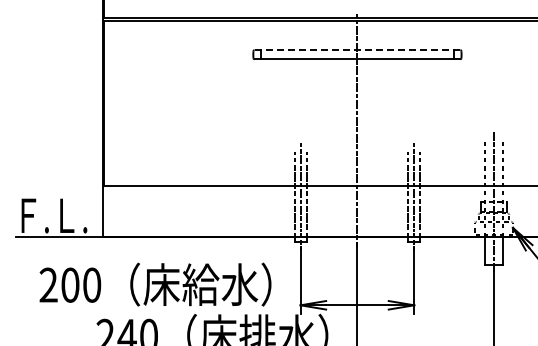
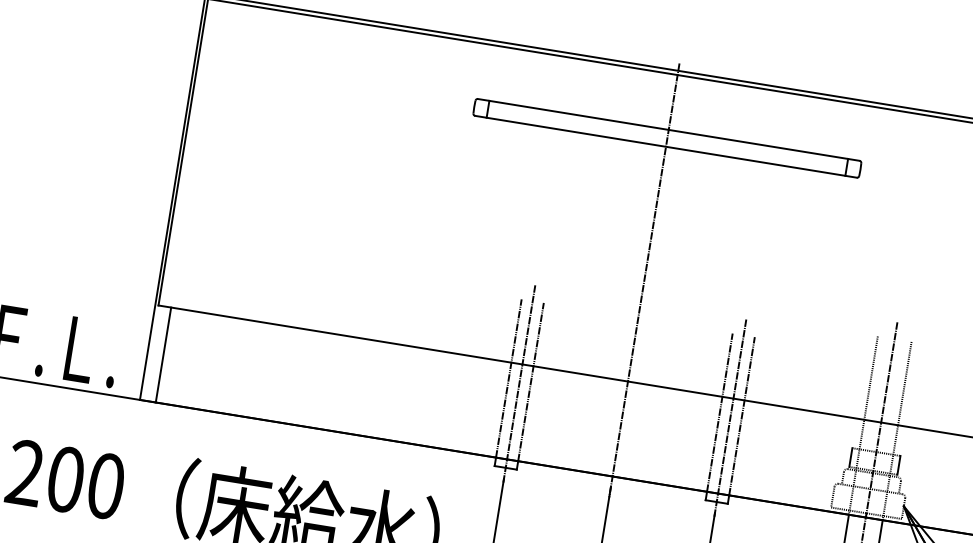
line: (357, 50) -> (668, 130), dashed -> solid
line: (111, 211) -> (164, 355), added

